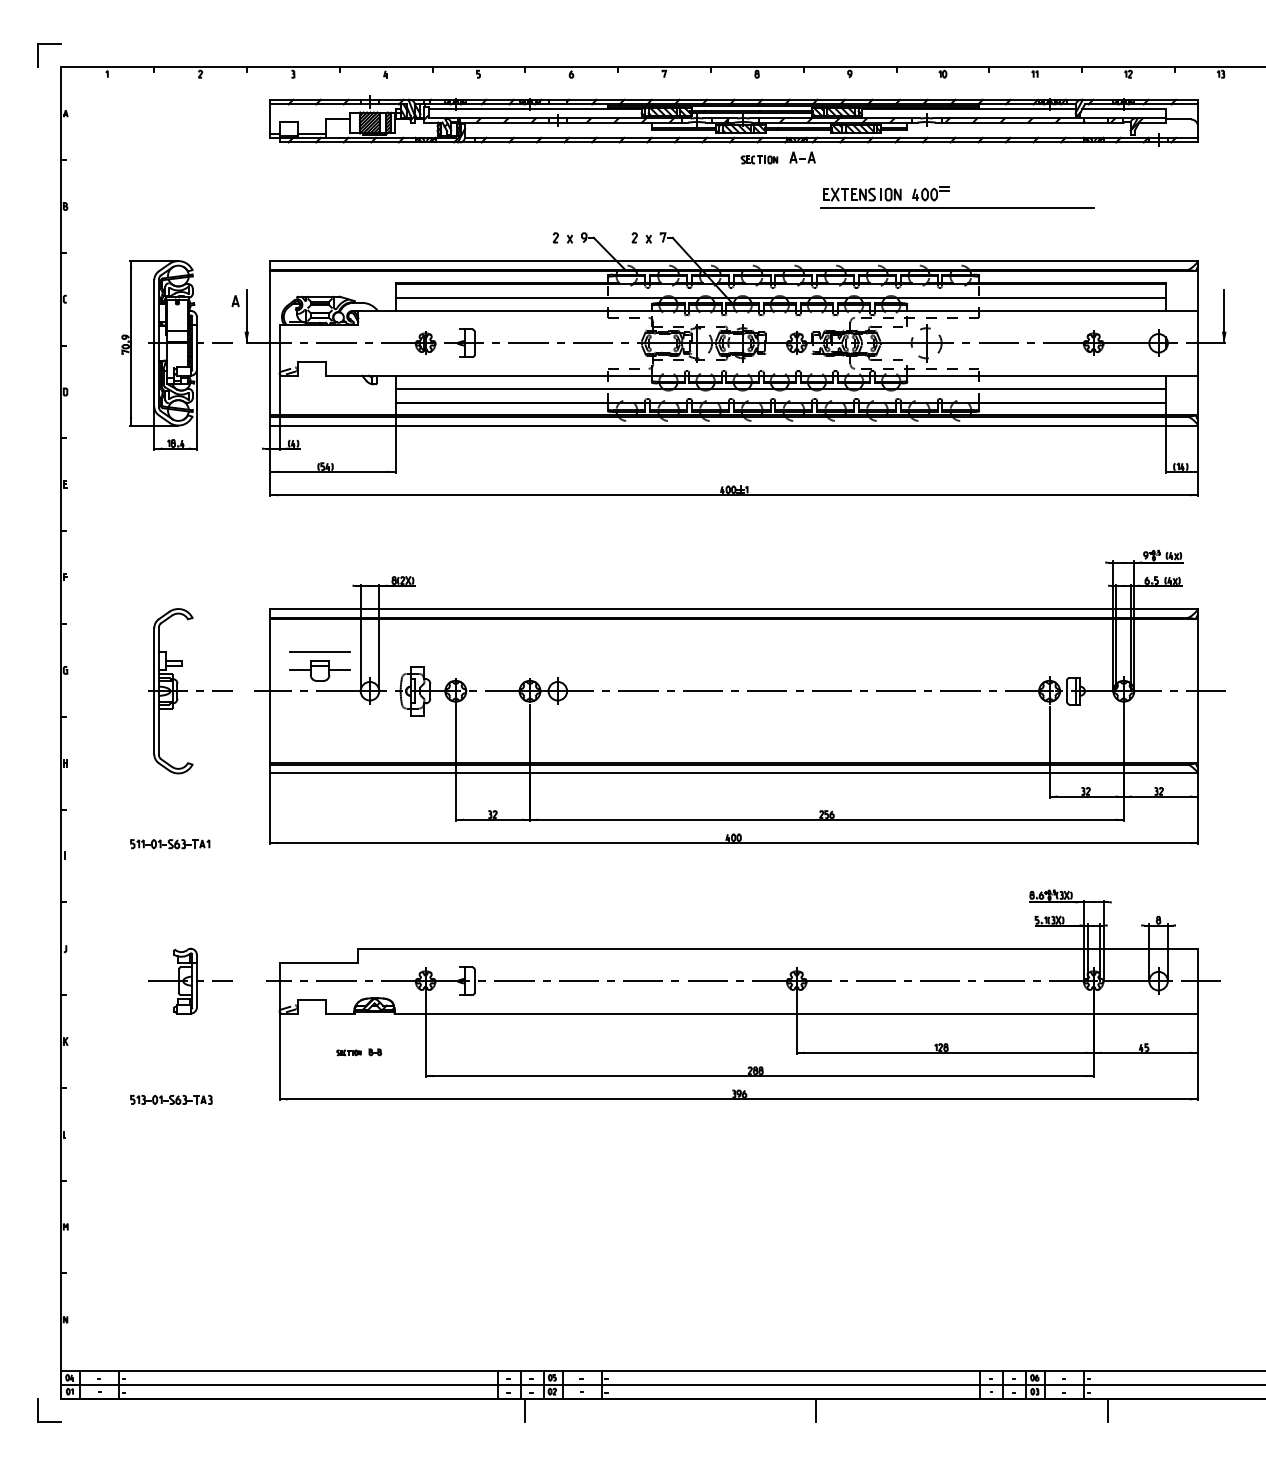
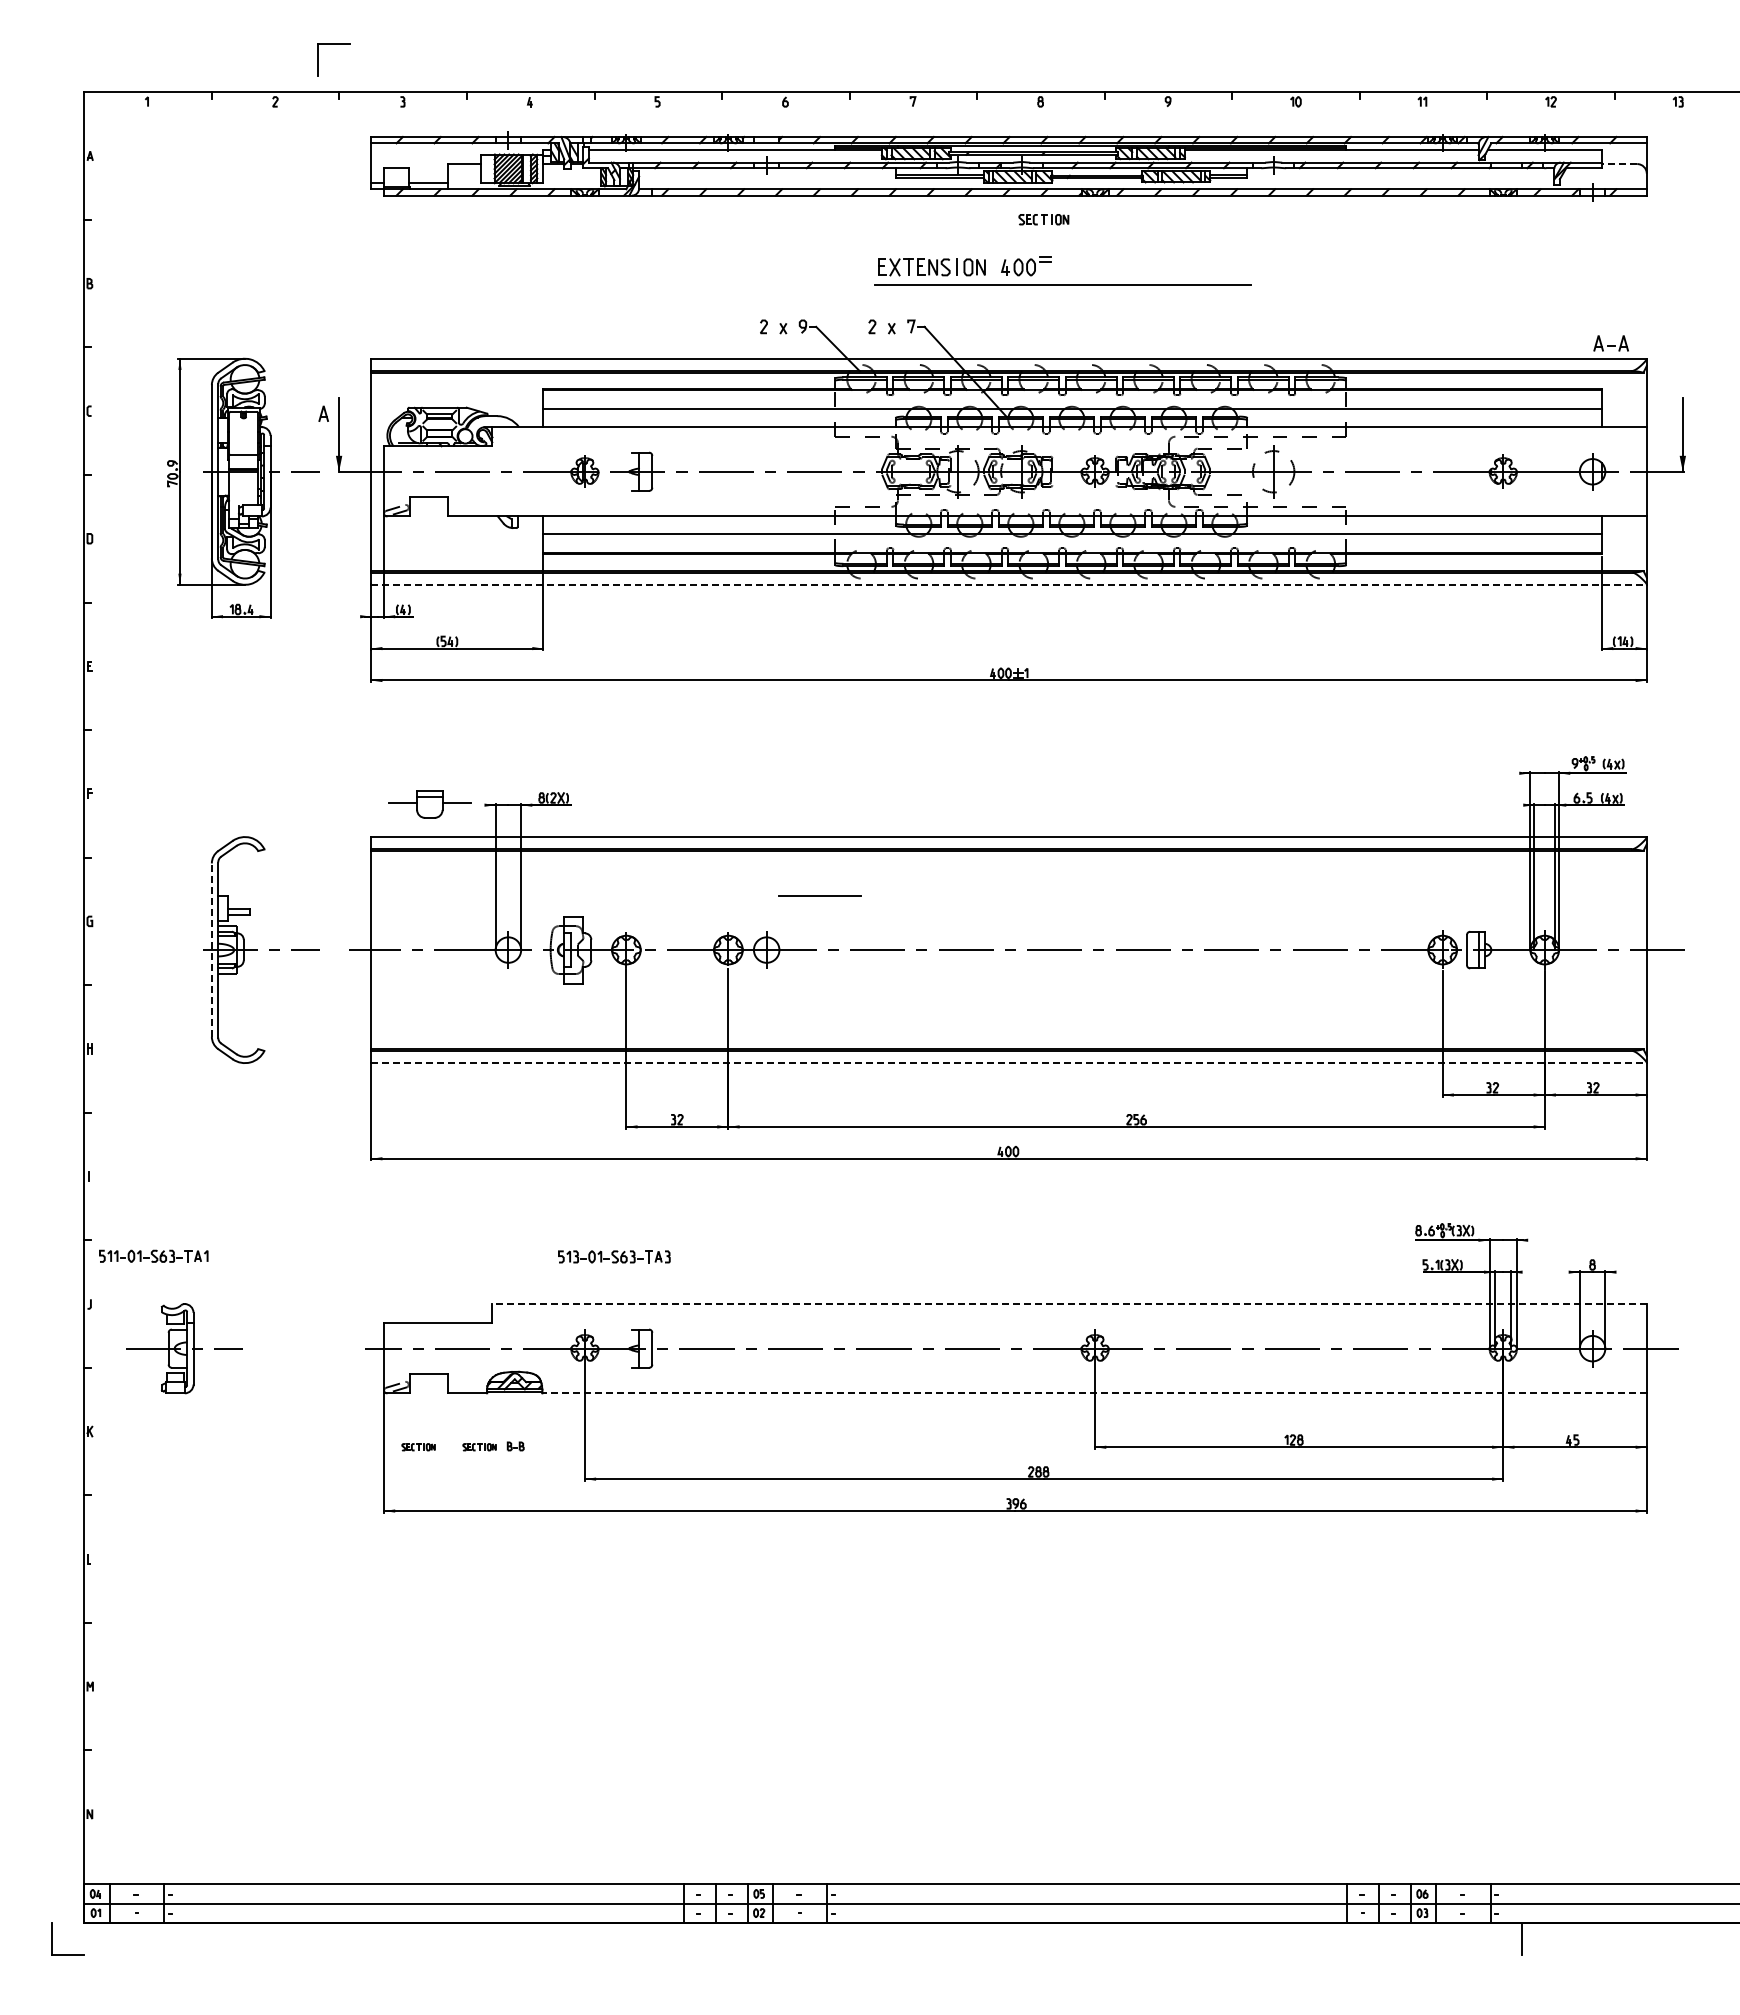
part: (49, 44) -> (333, 44), moved
line: (1178, 119) -> (1619, 164), solid -> dashed
part: (802, 157) -> (1610, 343), moved
part: (949, 191) -> (1051, 262), moved
line: (734, 425) -> (1009, 584), solid -> dashed
line: (319, 651) -> (819, 895), moved
part: (319, 671) -> (429, 804), moved
line: (154, 691) -> (211, 950), solid -> dashed
line: (734, 773) -> (1009, 1063), solid -> dashed
part: (170, 843) -> (153, 1255), moved
line: (778, 949) -> (1069, 1304), solid -> dashed
part: (190, 981) -> (184, 1348), moved
line: (796, 1013) -> (1094, 1393), solid -> dashed
part: (304, 1053) -> (418, 1447), added
part: (171, 1099) -> (614, 1256), moved
line: (525, 1410) -> (722, 1938), removed
line: (816, 1410) -> (1122, 1938), removed

